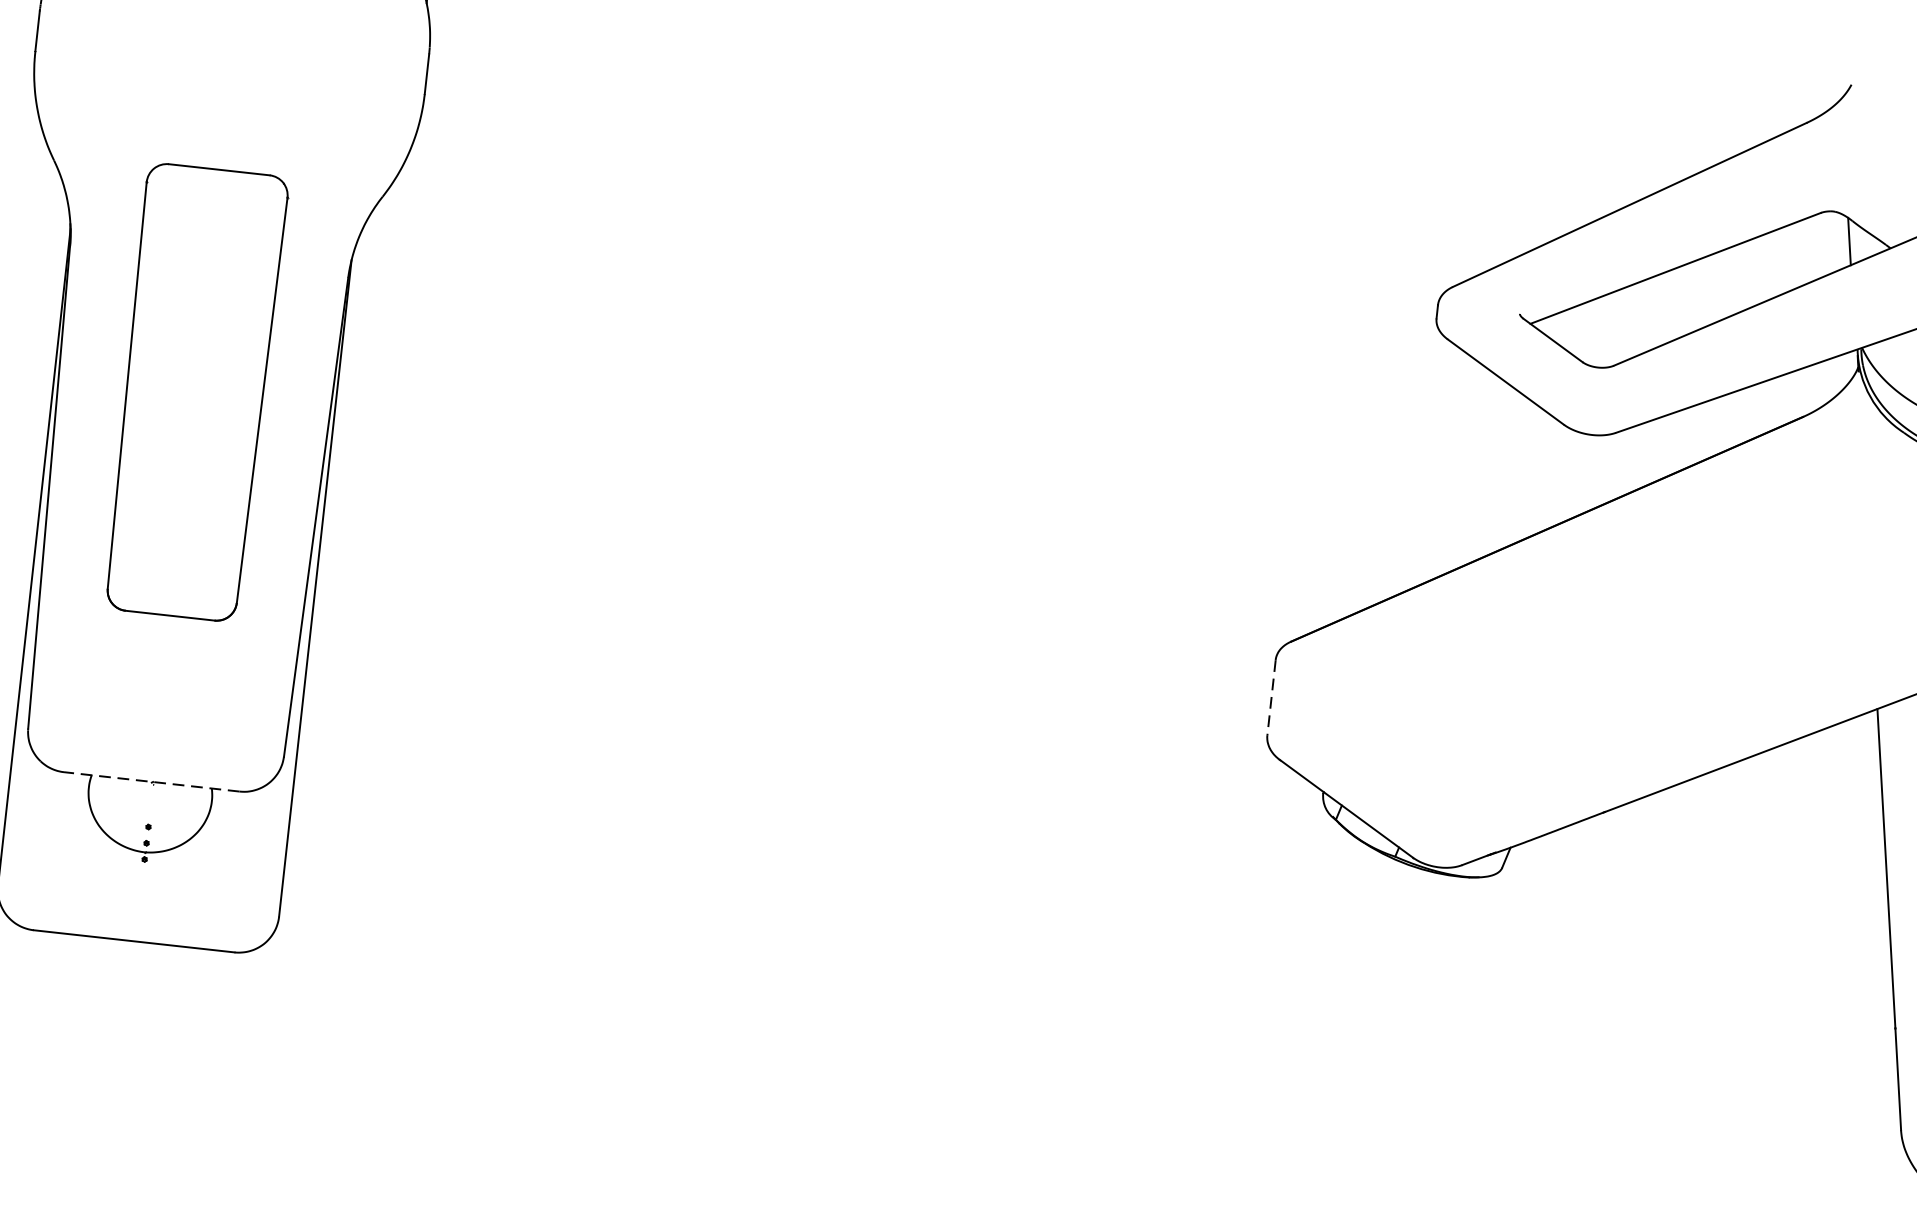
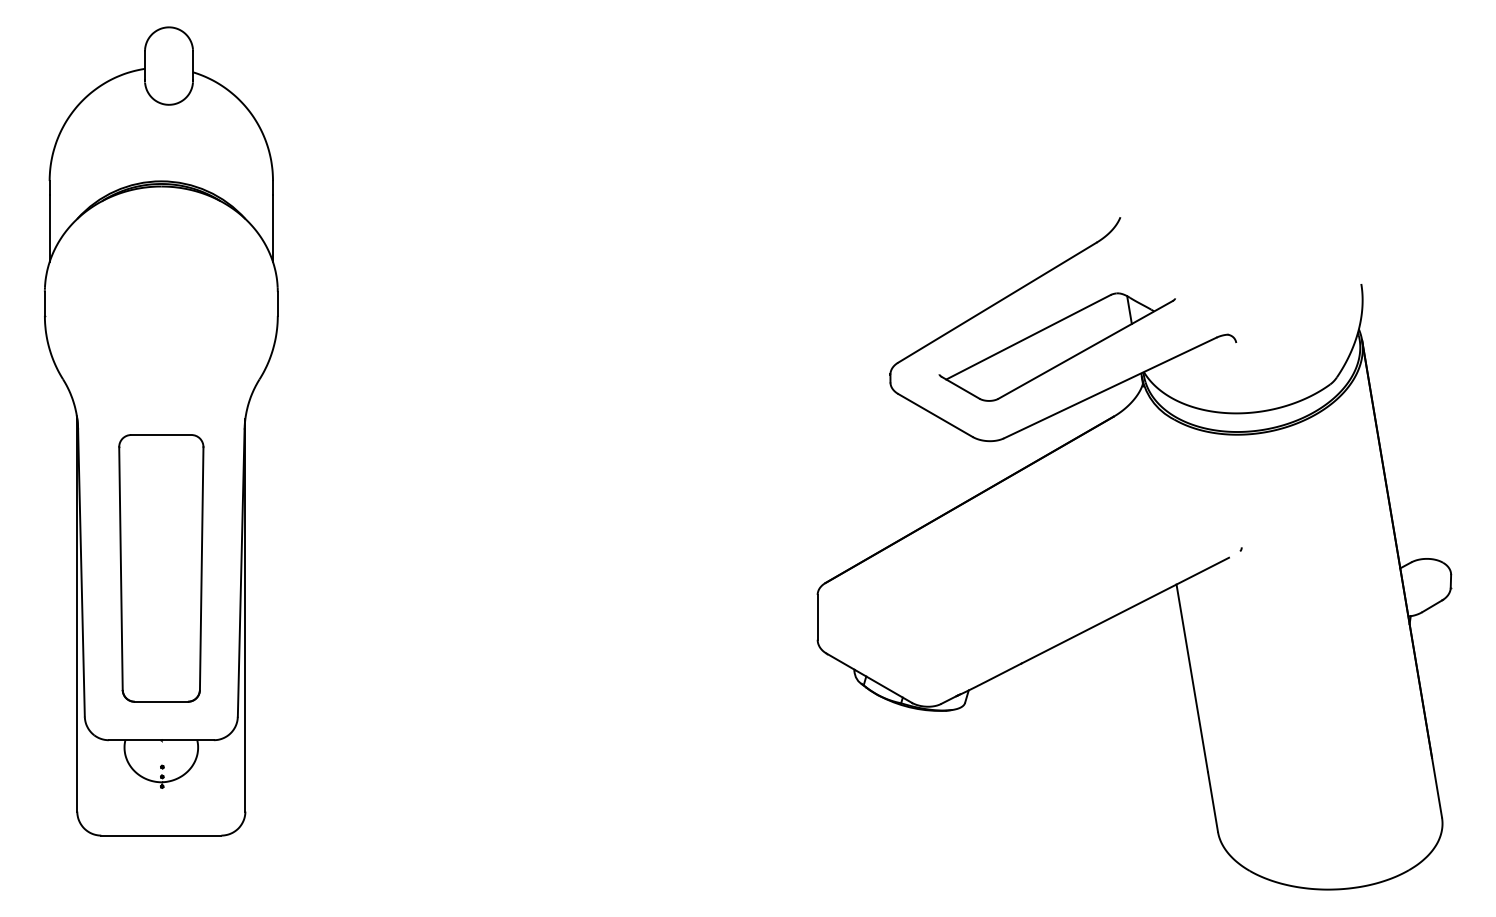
part: (194, 392) -> (161, 568), moved
line: (1271, 697) -> (817, 617), dashed -> solid
line: (150, 782) -> (160, 740), dashed -> solid

